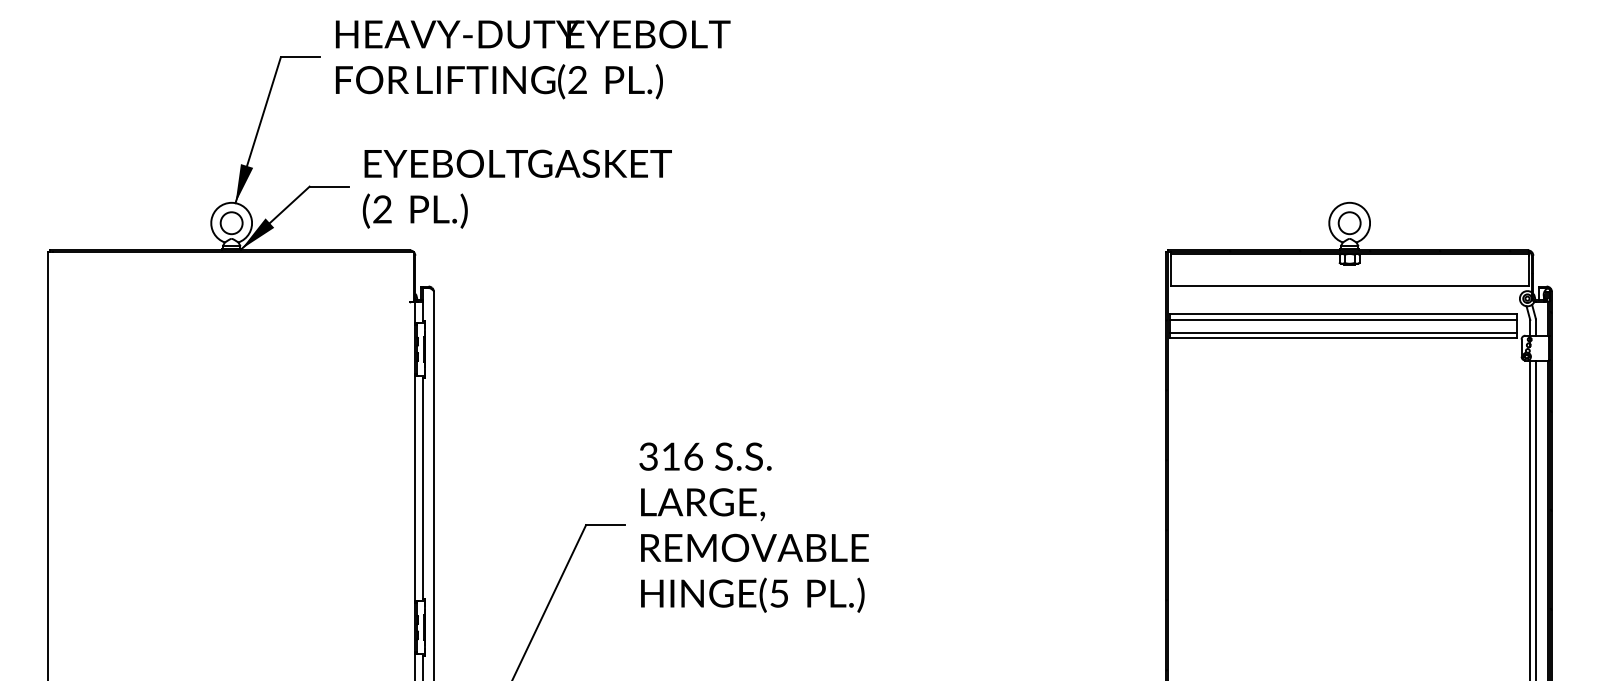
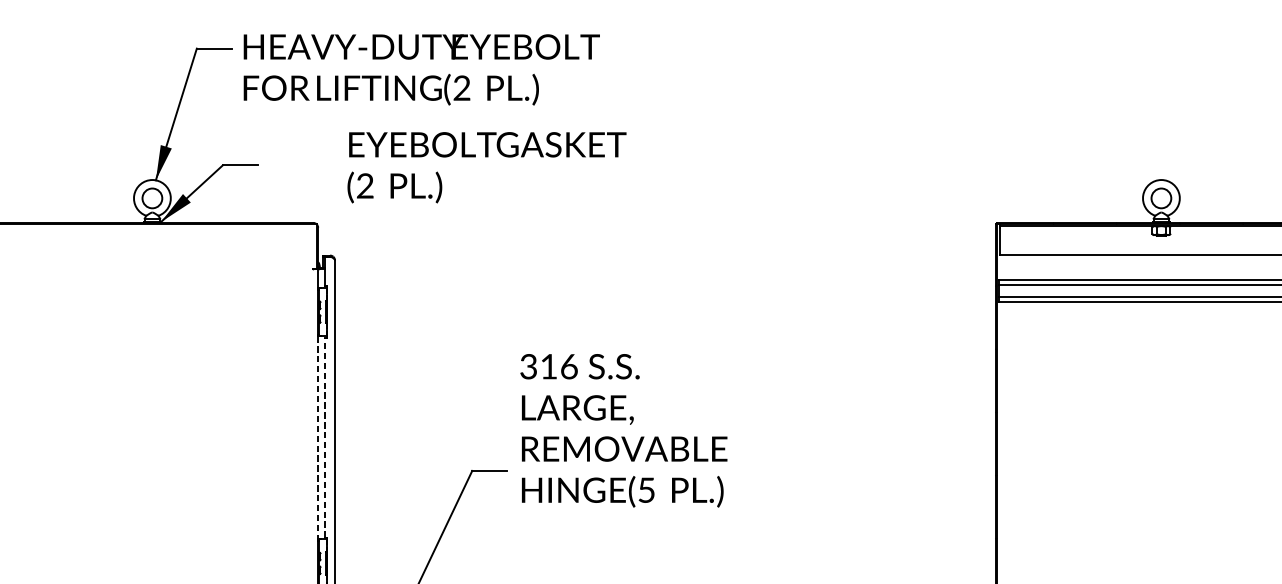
text: (533, 59) -> (422, 69), moved
text: (516, 188) -> (486, 167), moved
line: (415, 488) -> (318, 437), solid -> dashed
line: (422, 488) -> (324, 437), solid -> dashed
text: (753, 527) -> (623, 430), moved

